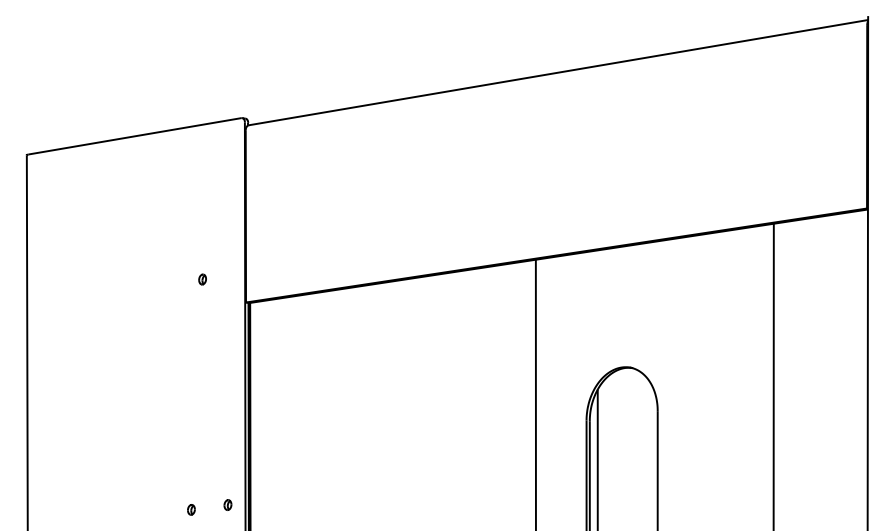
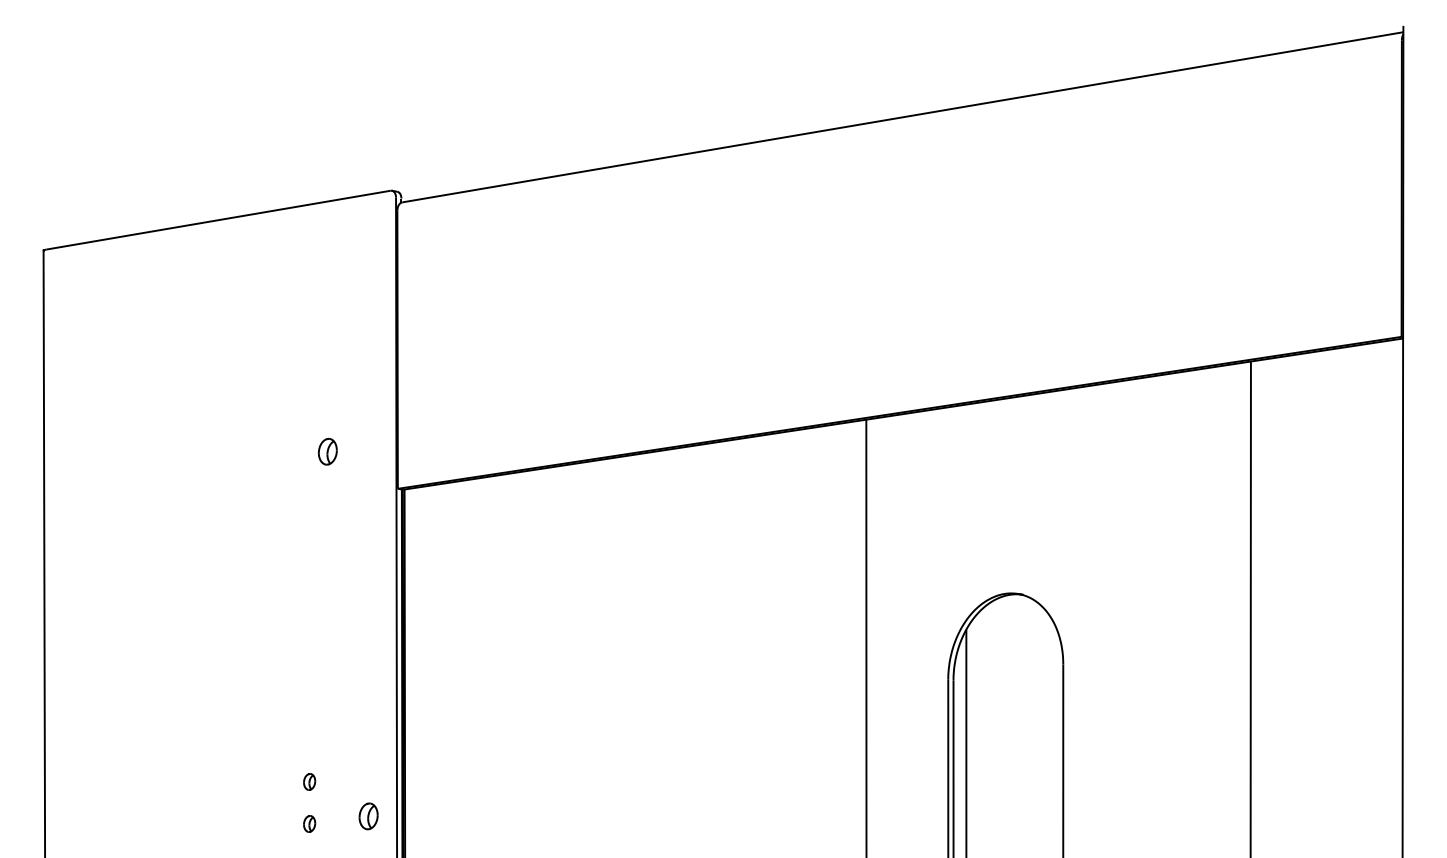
part: (202, 279) -> (327, 451), size x1.6
part: (191, 483) -> (309, 781), added
part: (227, 504) -> (367, 815), size x1.6

